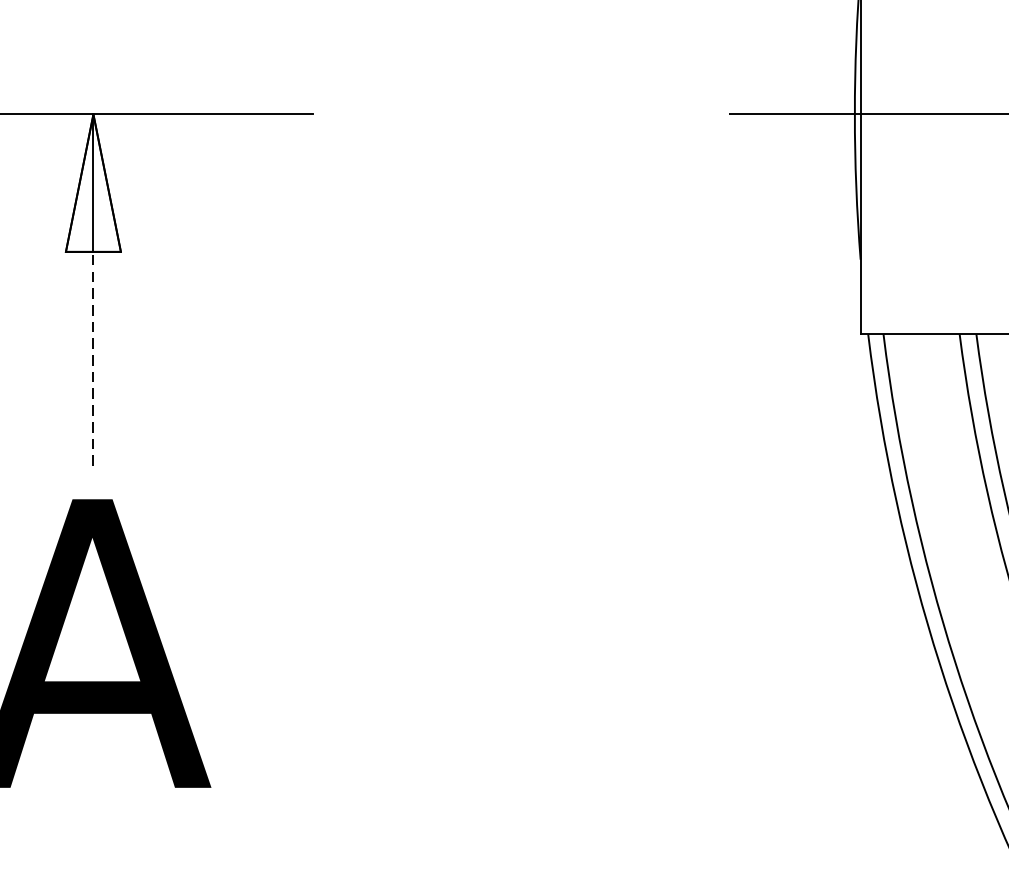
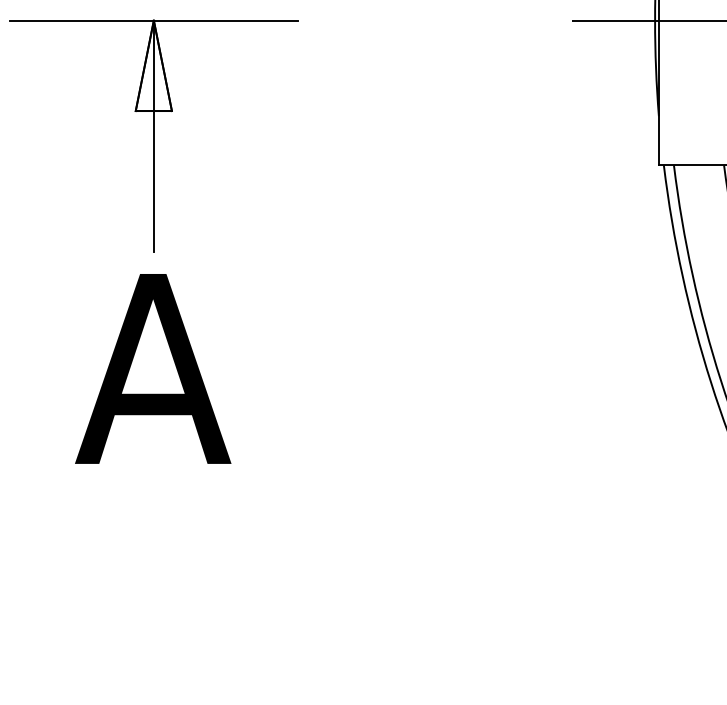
line: (92, 358) -> (153, 181), dashed -> solid

